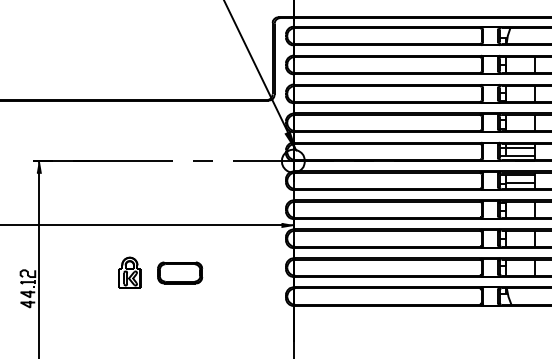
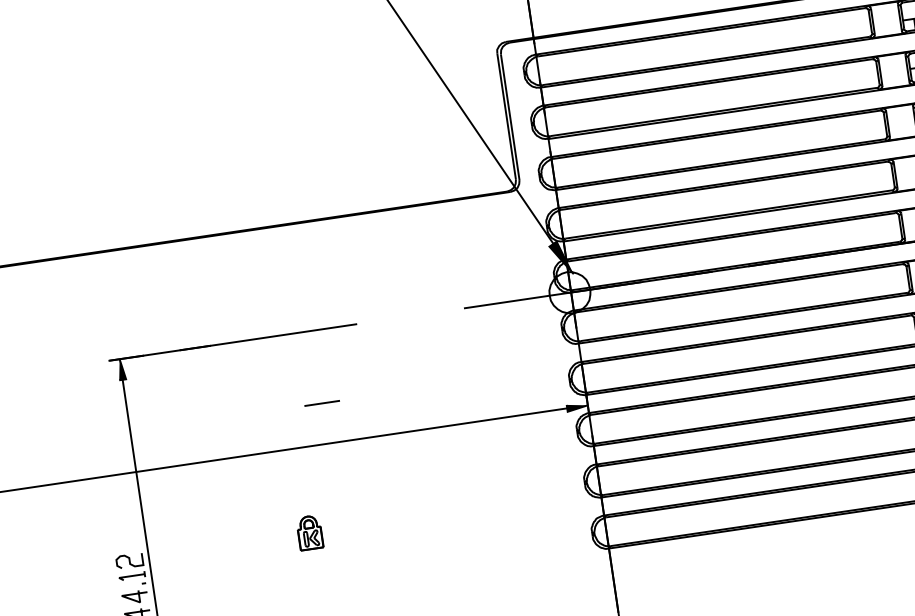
line: (202, 160) -> (320, 402), moved
part: (129, 272) -> (309, 532), size x0.6
part: (180, 272) -> (399, 519), removed

